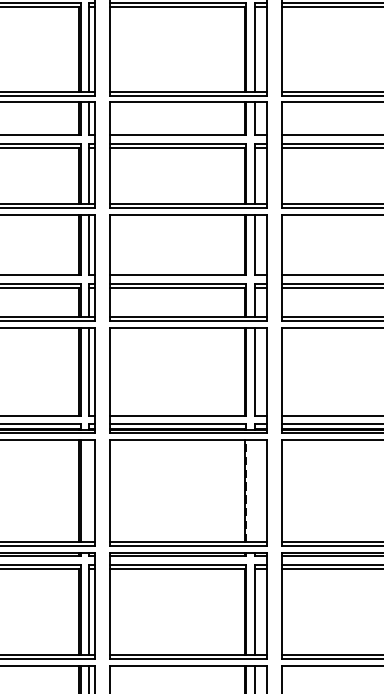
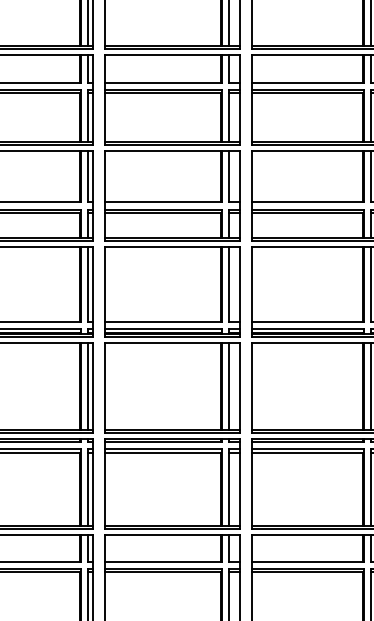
line: (88, 490) -> (87, 385), added
line: (247, 490) -> (222, 385), dashed -> solid
line: (255, 490) -> (229, 385), added

